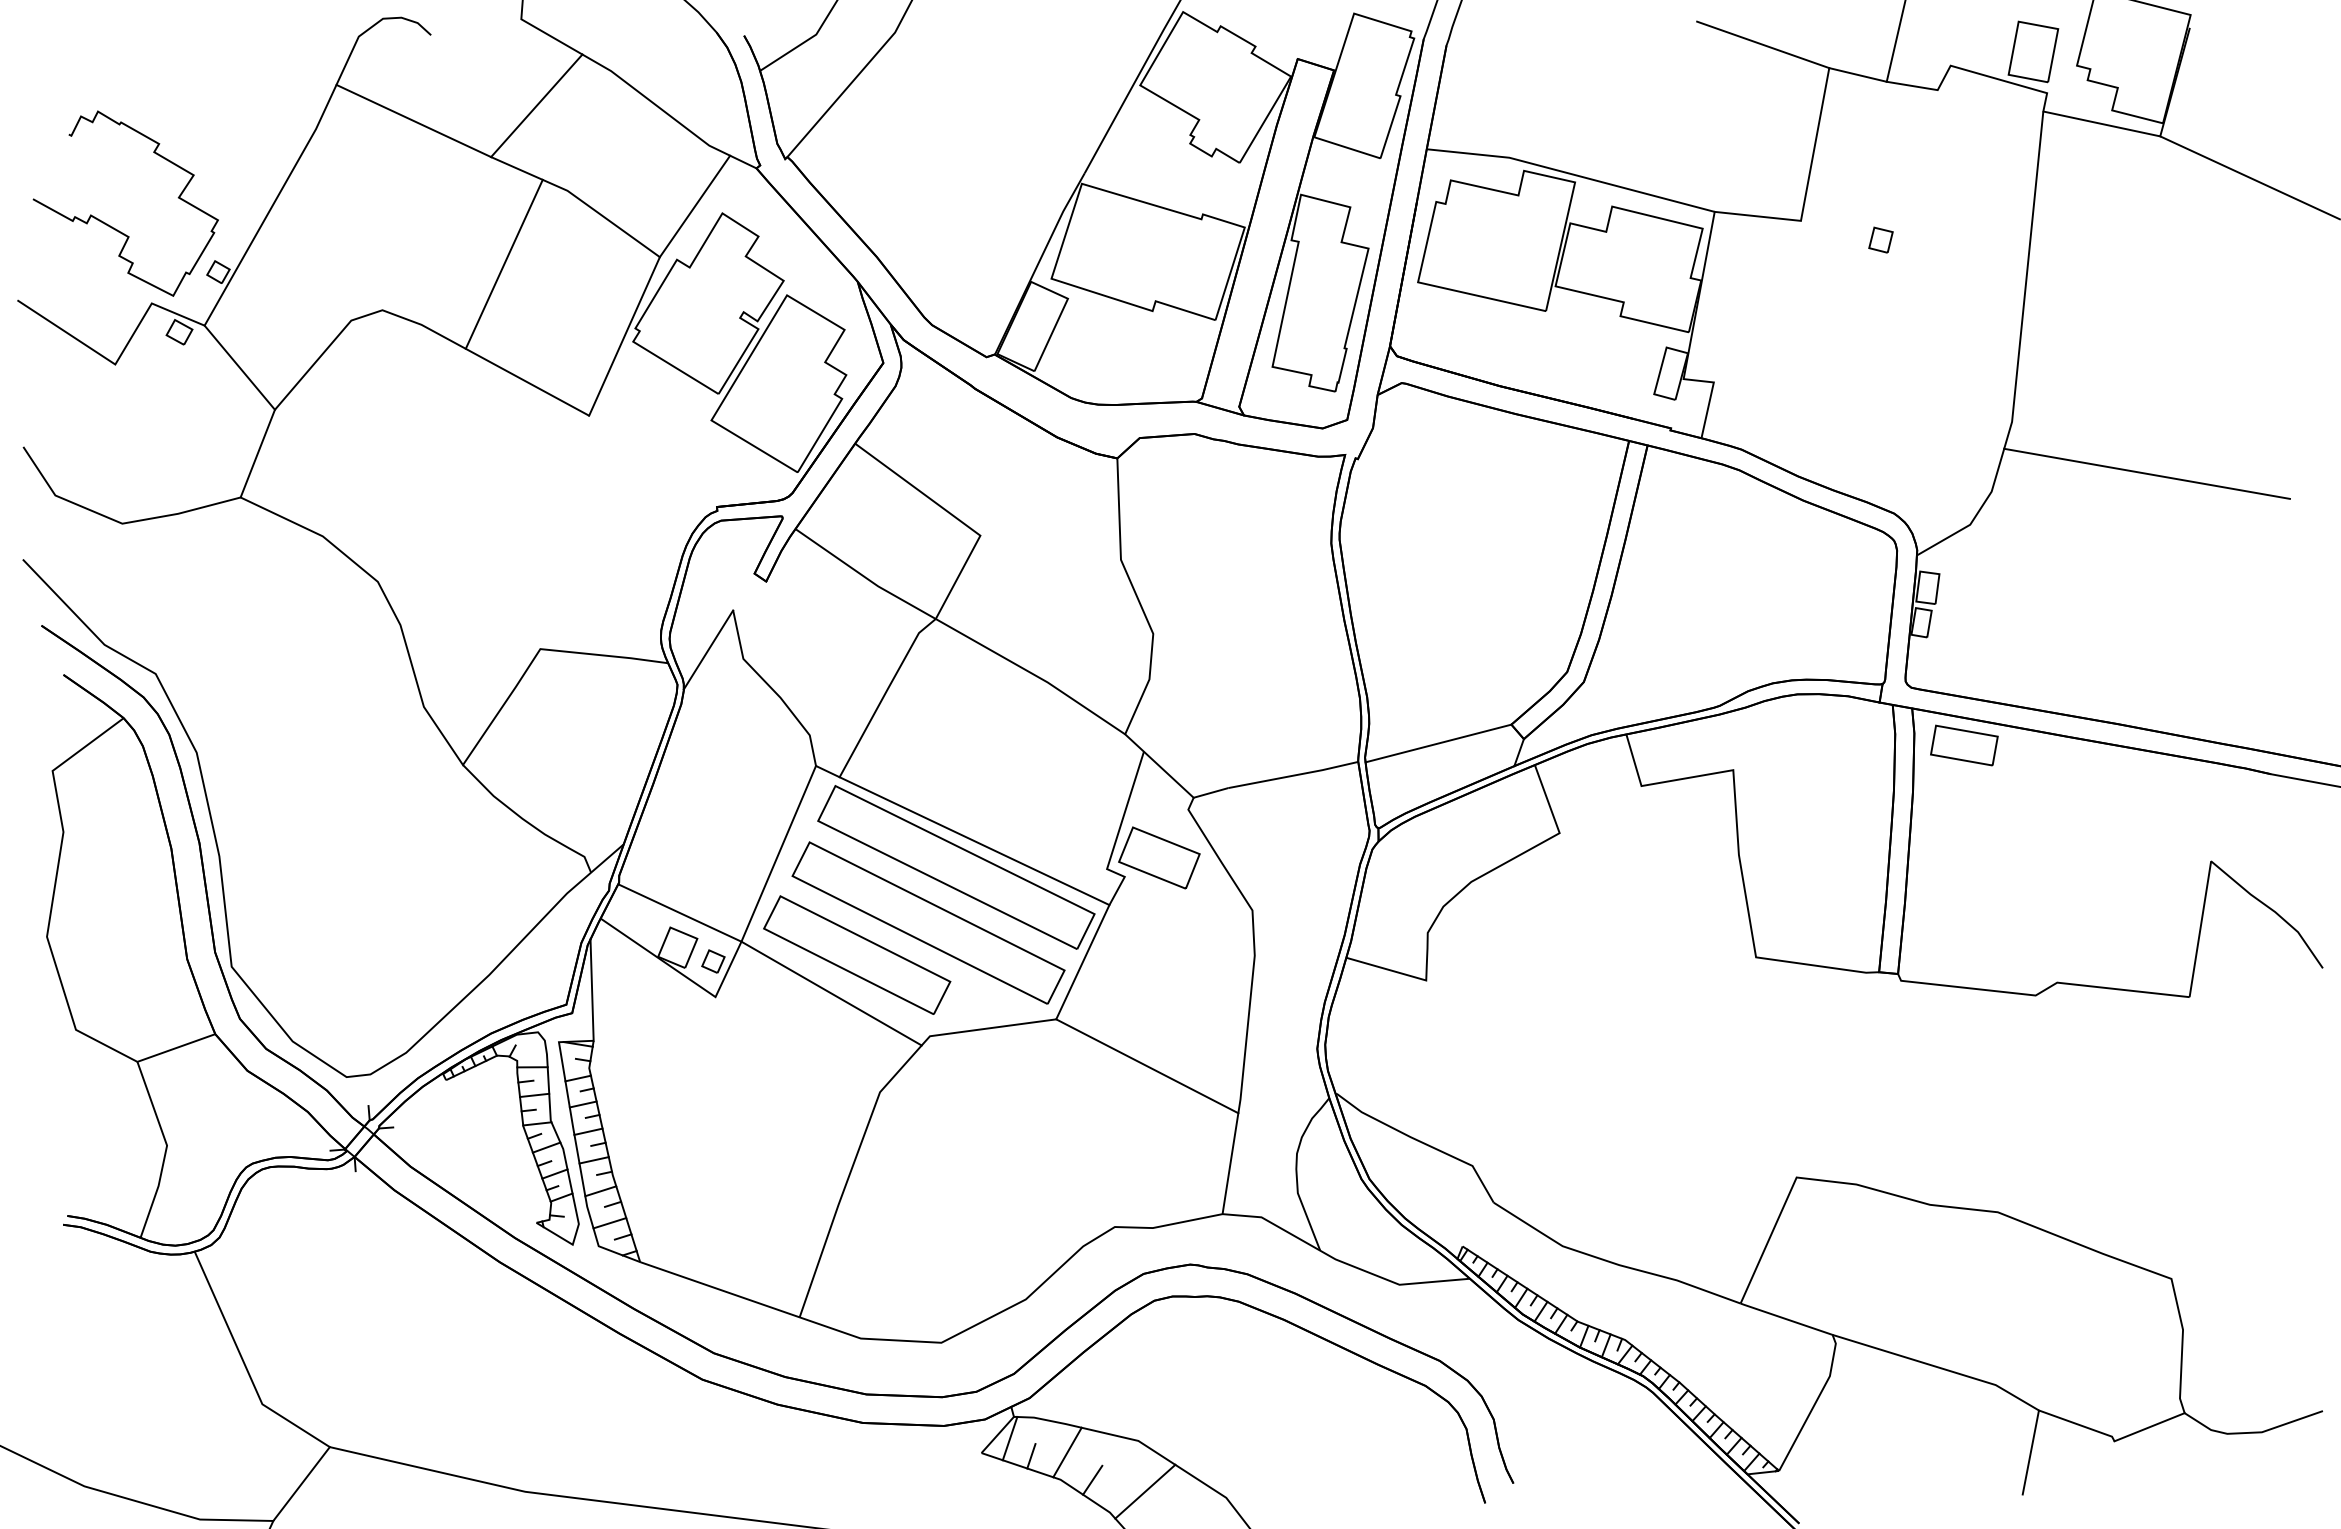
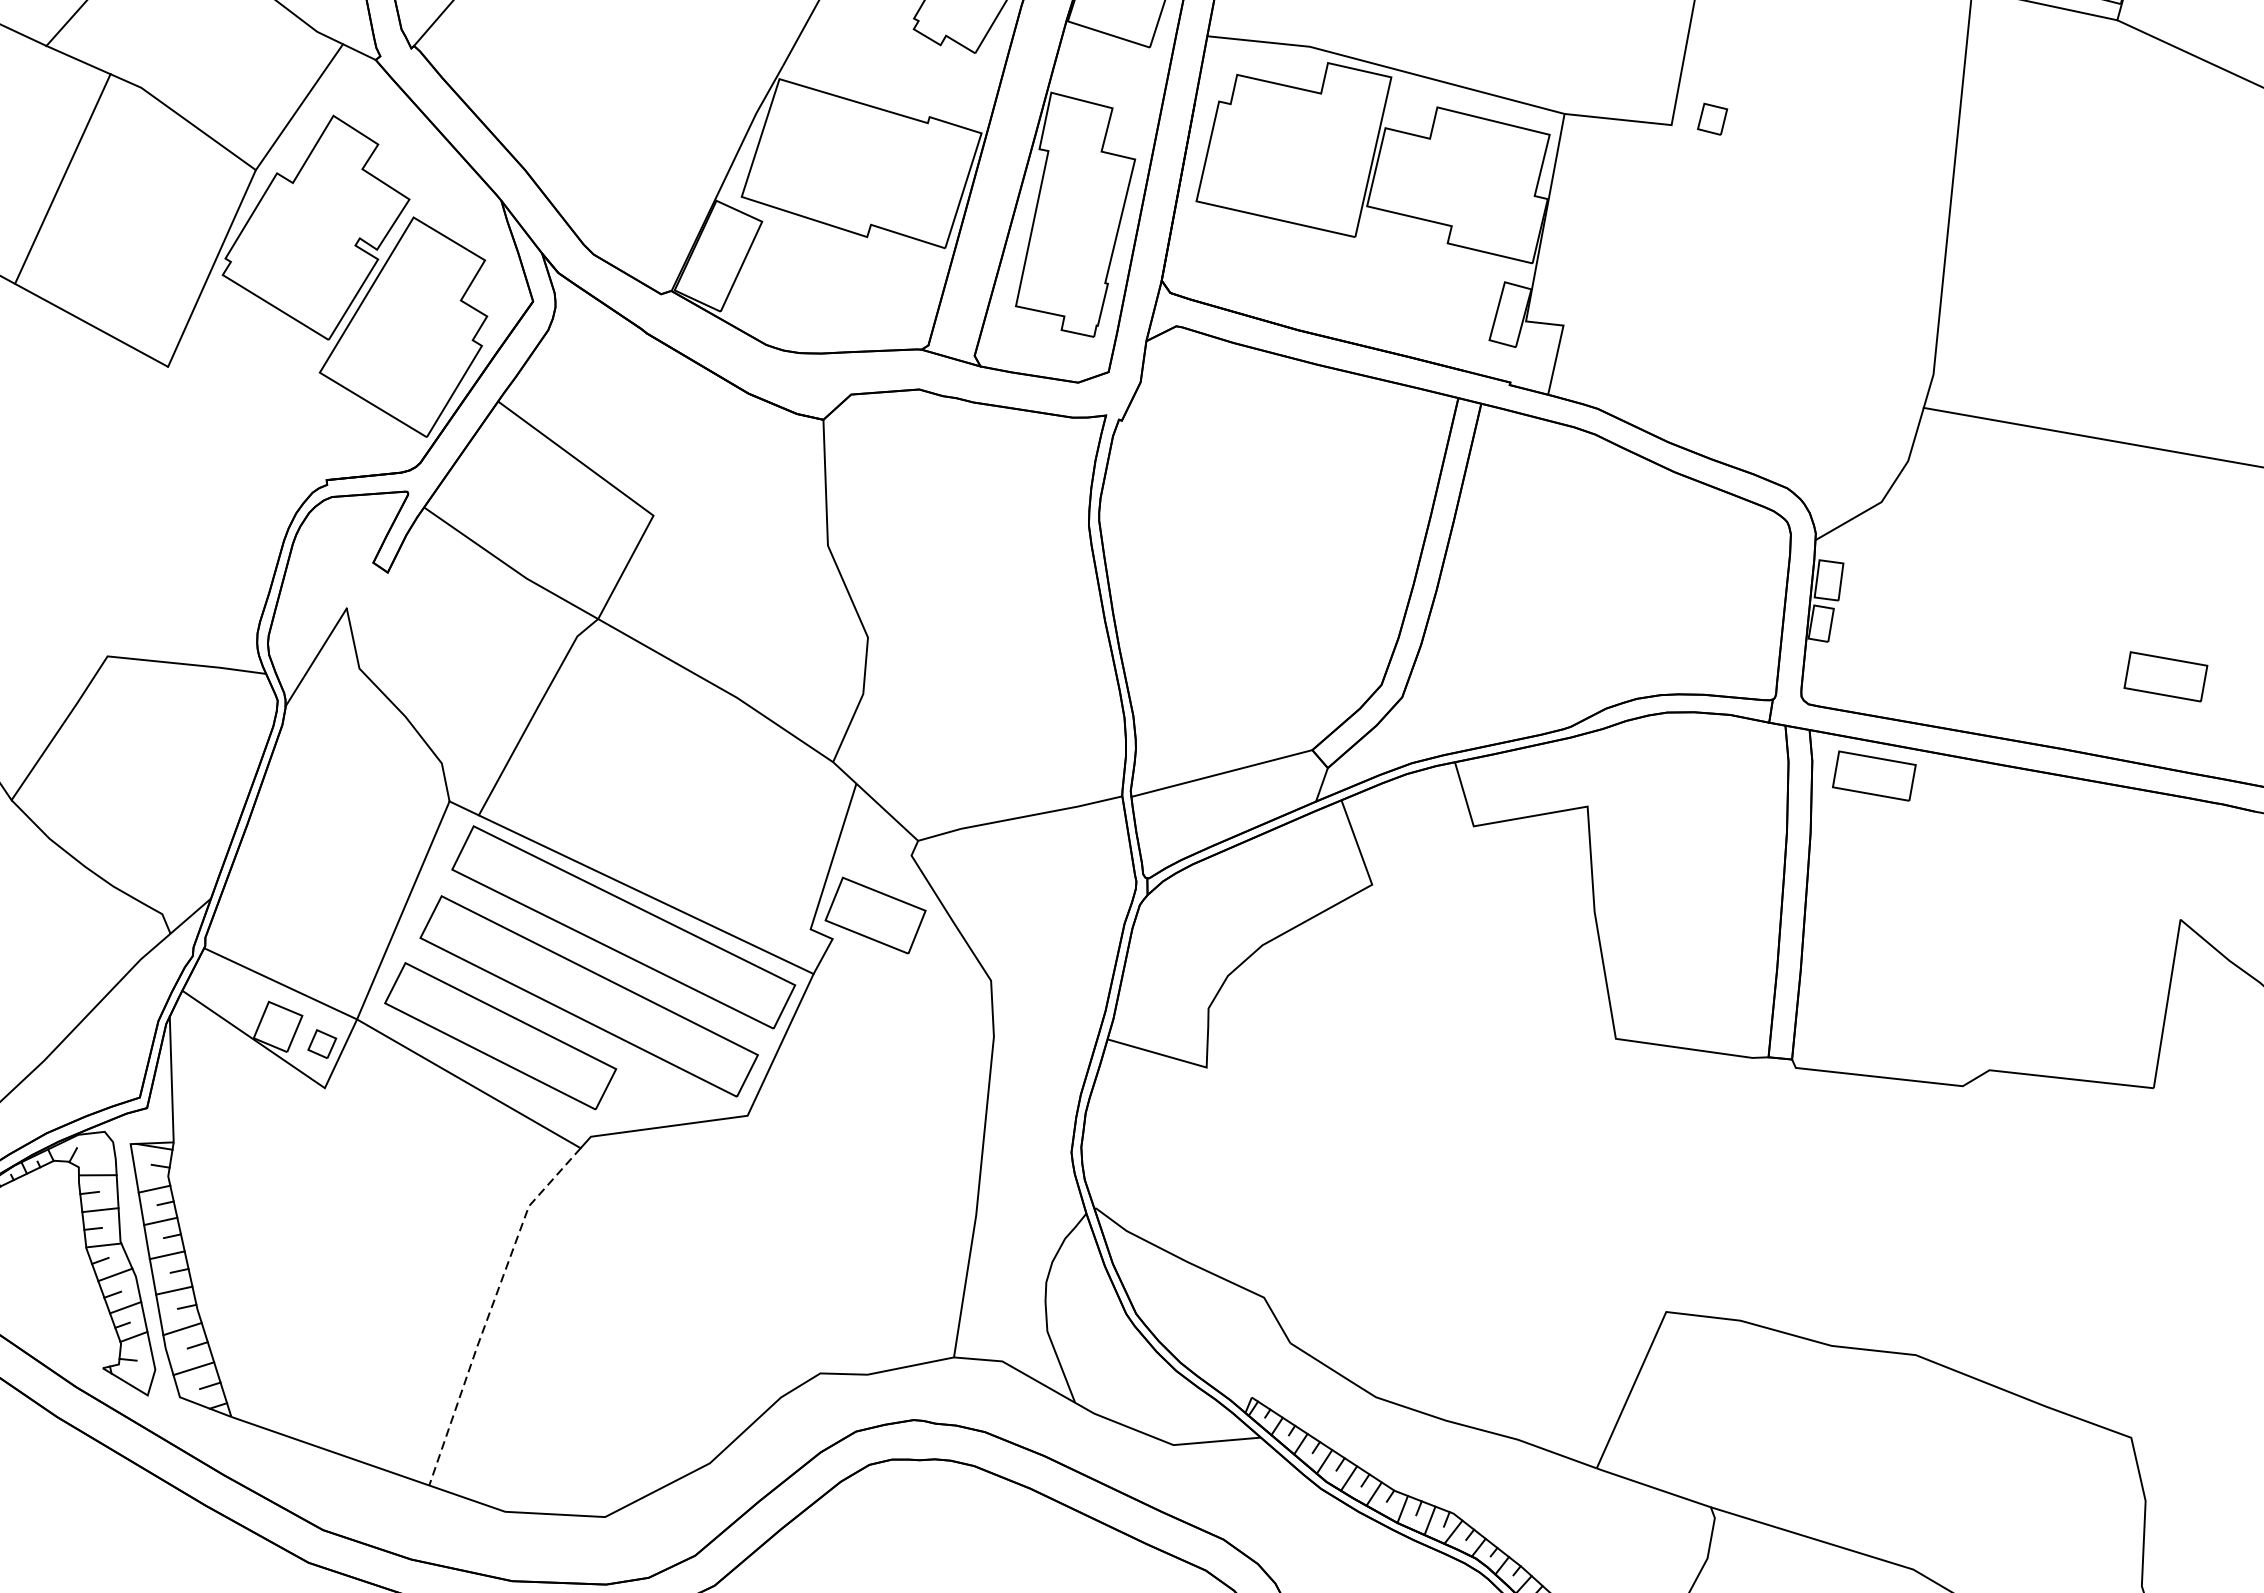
part: (1880, 239) -> (1711, 118), moved
part: (2199, 665) -> (2166, 676), added
line: (1147, 1066) -> (860, 1174), removed
line: (849, 1175) -> (491, 1309), solid -> dashed

